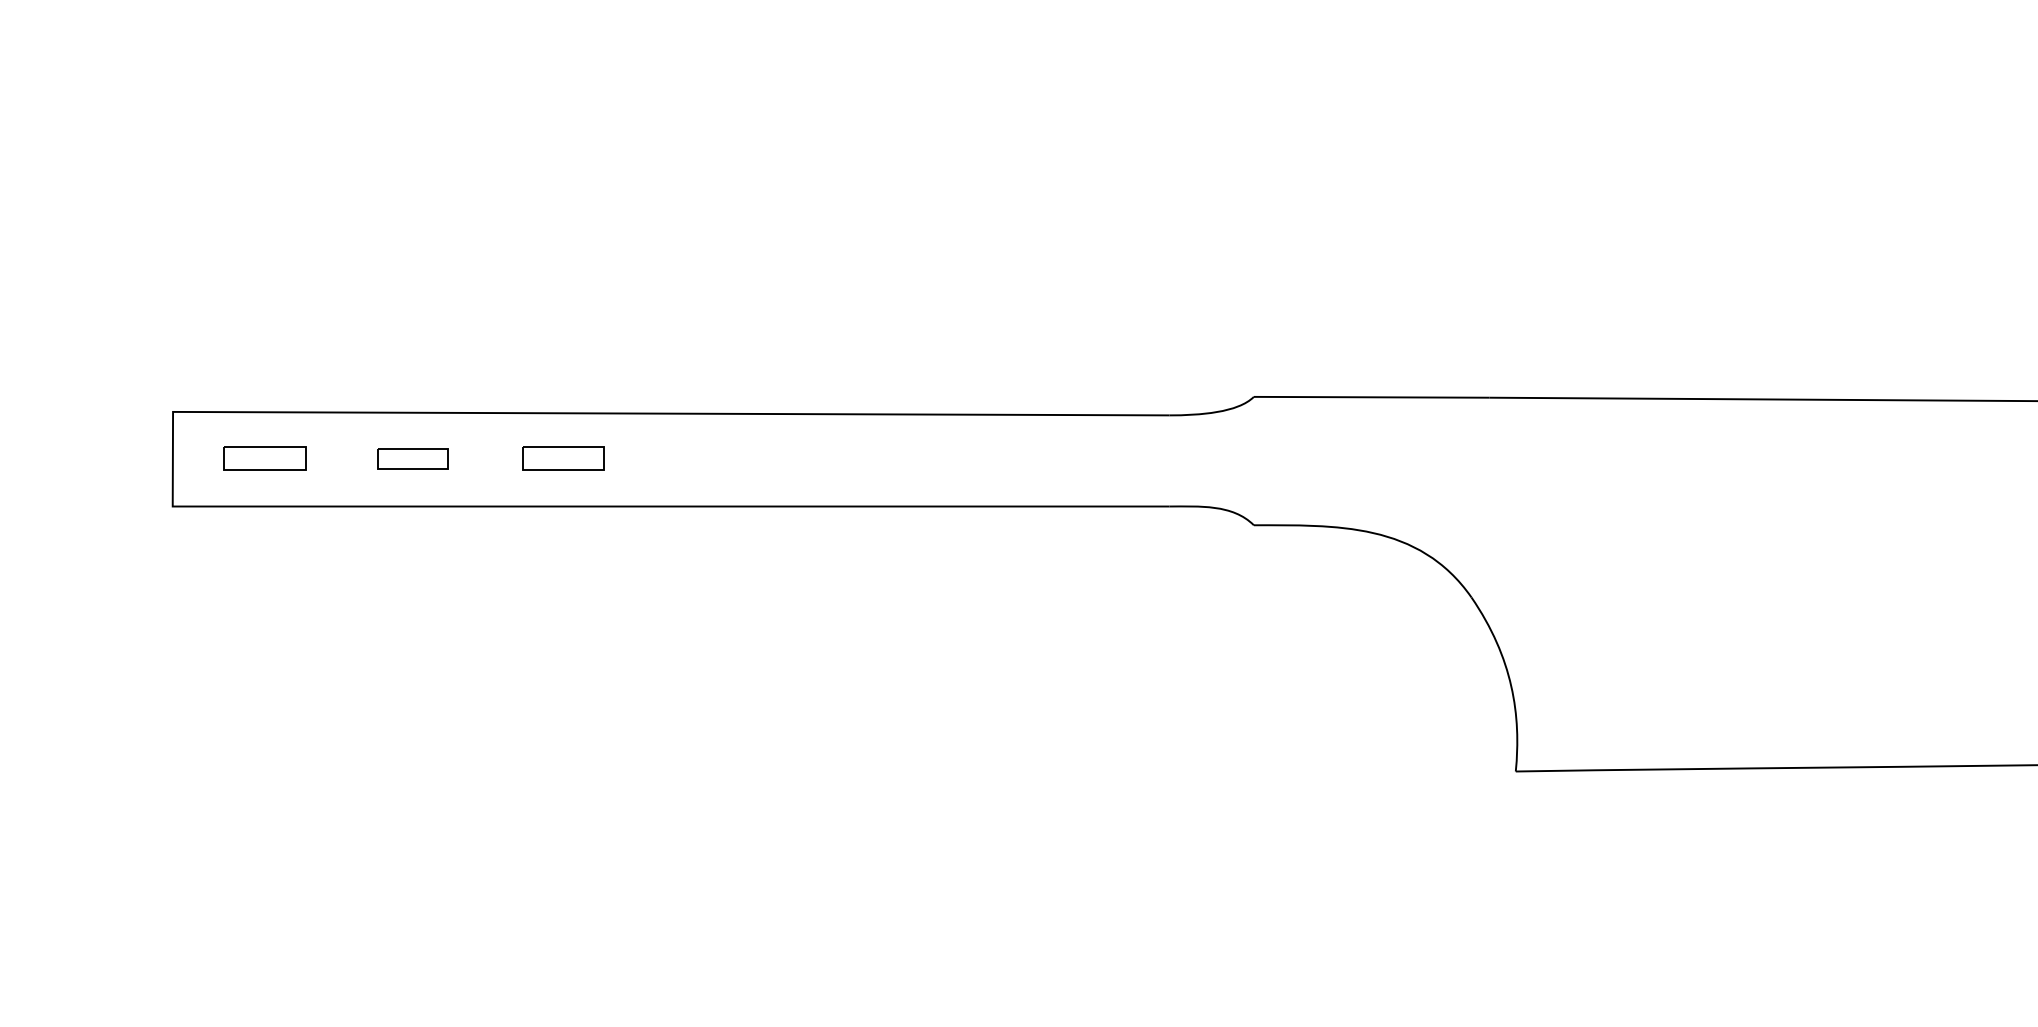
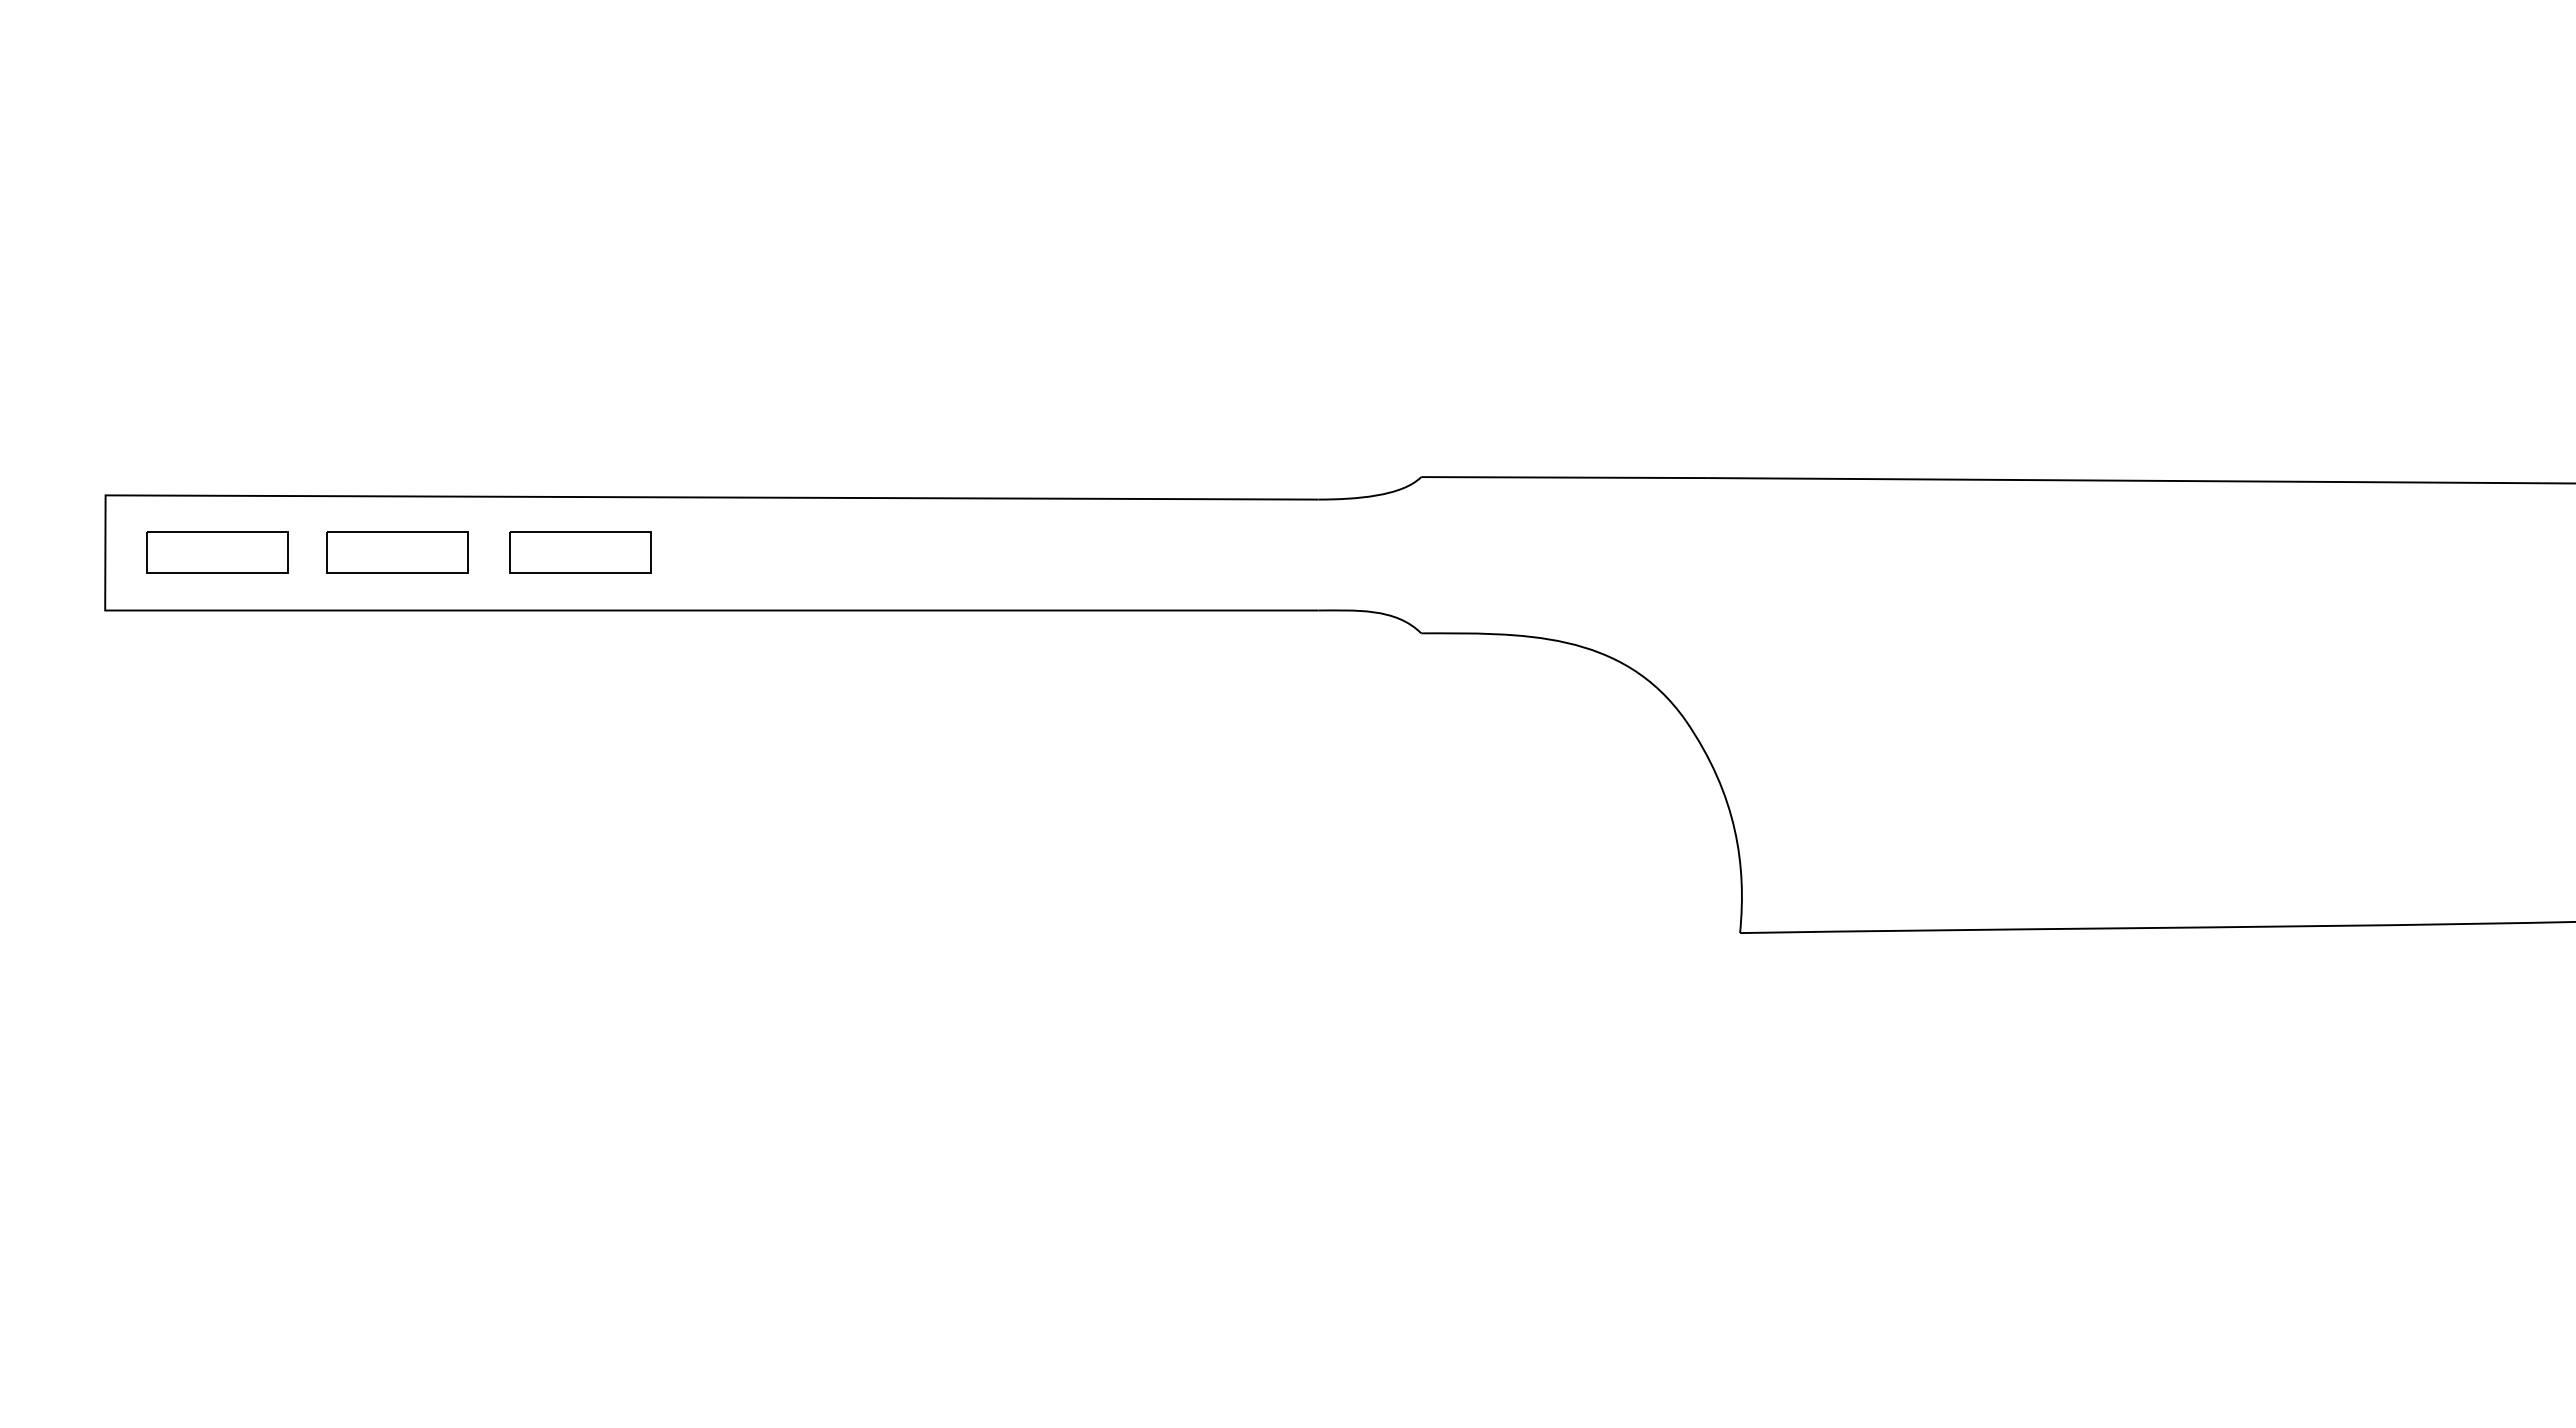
part: (264, 458) -> (217, 552), size x1.43
part: (412, 458) -> (397, 552), size x1.67
part: (563, 458) -> (580, 552), size x1.43

